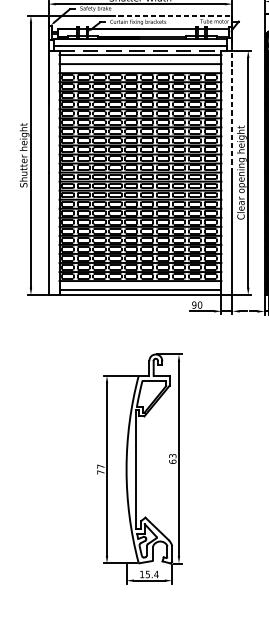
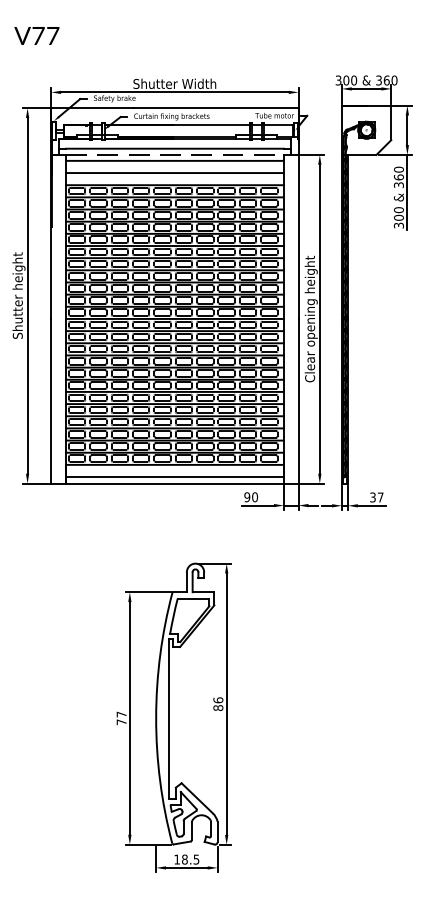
line: (171, 16) -> (216, 108), dashed -> solid
line: (232, 111) -> (298, 236), dashed -> solid
text: (172, 458) -> (218, 703), 63 -> 86
text: (152, 574) -> (190, 859), 15.4 -> 18.5

